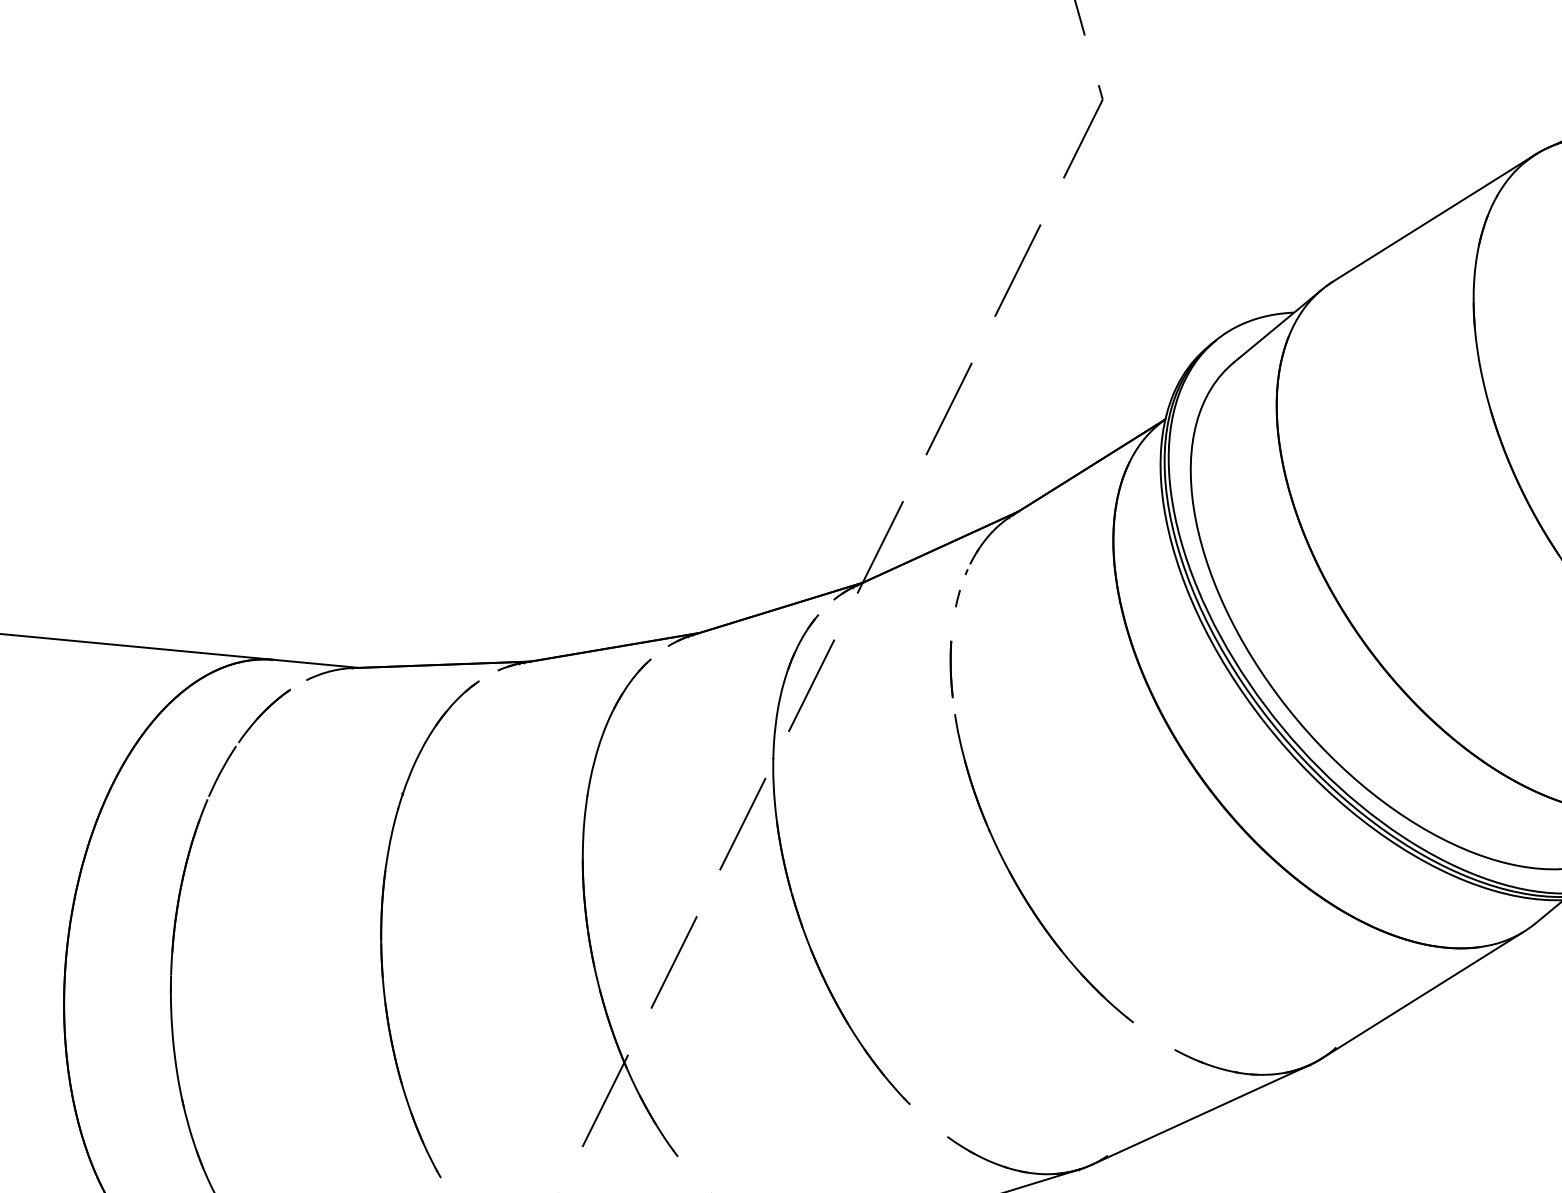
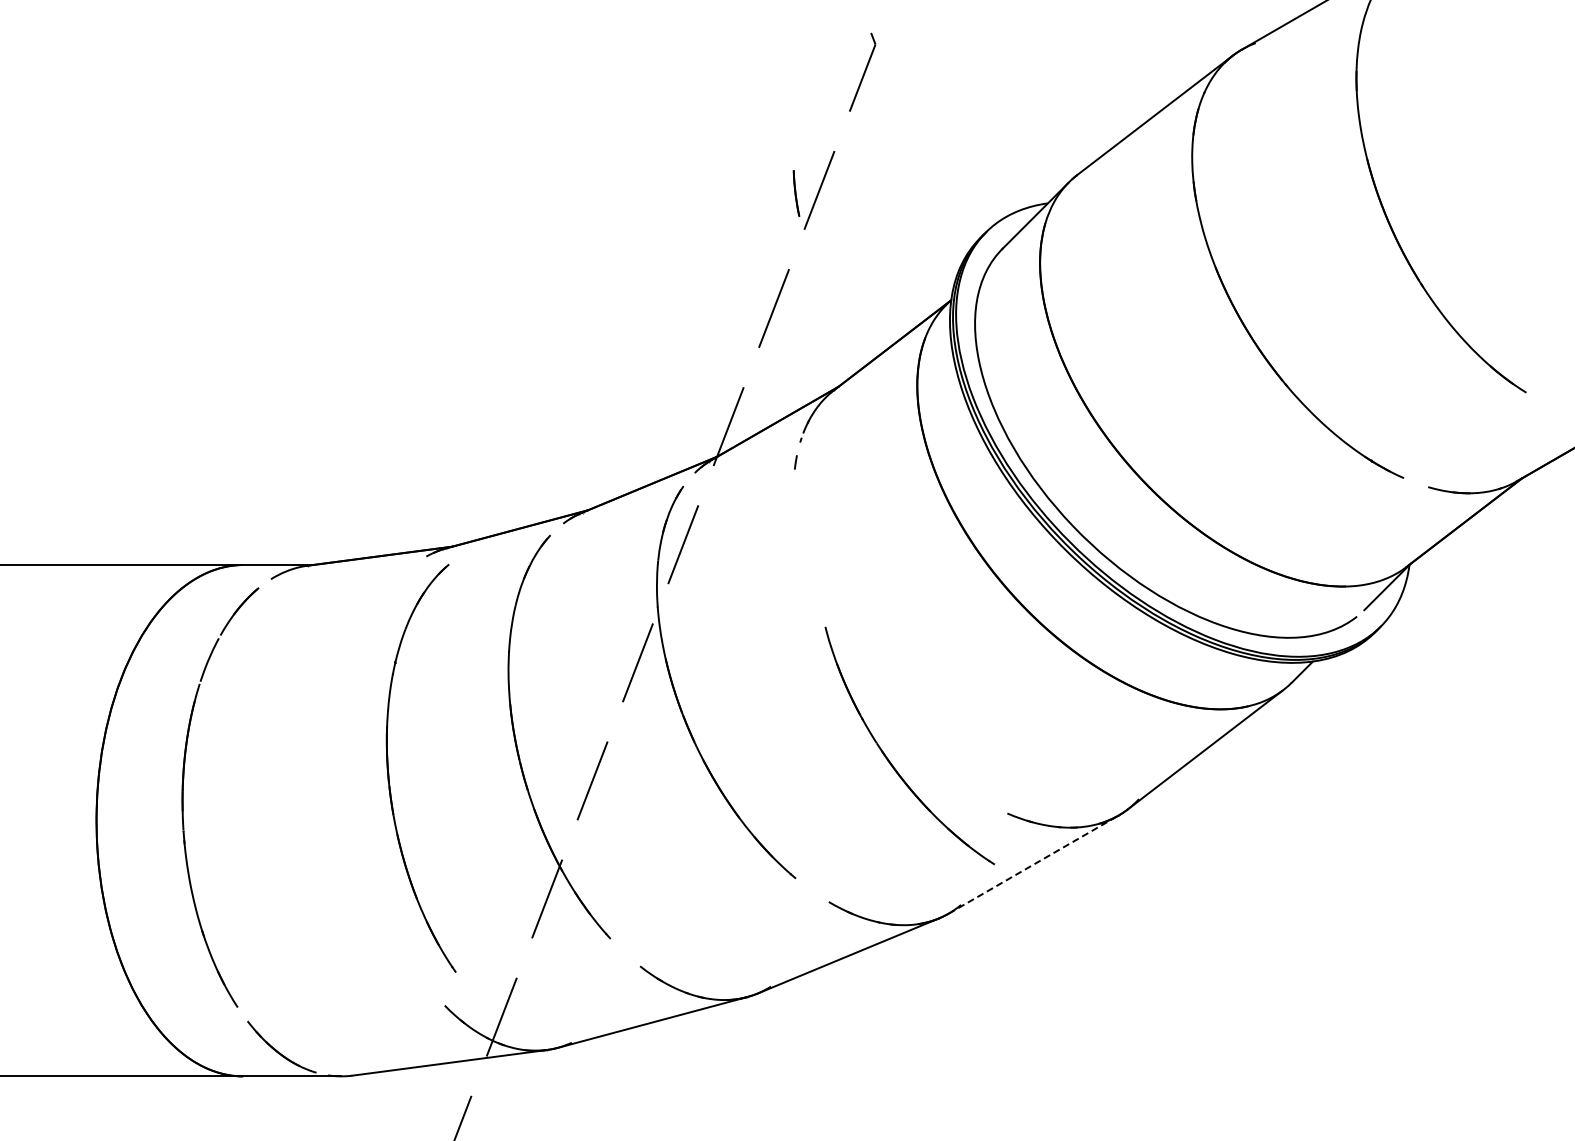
line: (951, 669) -> (796, 193), moved
part: (1016, 881) -> (888, 758), moved
part: (382, 928) -> (389, 773), moved
line: (1201, 1114) -> (1034, 864), solid -> dashed

